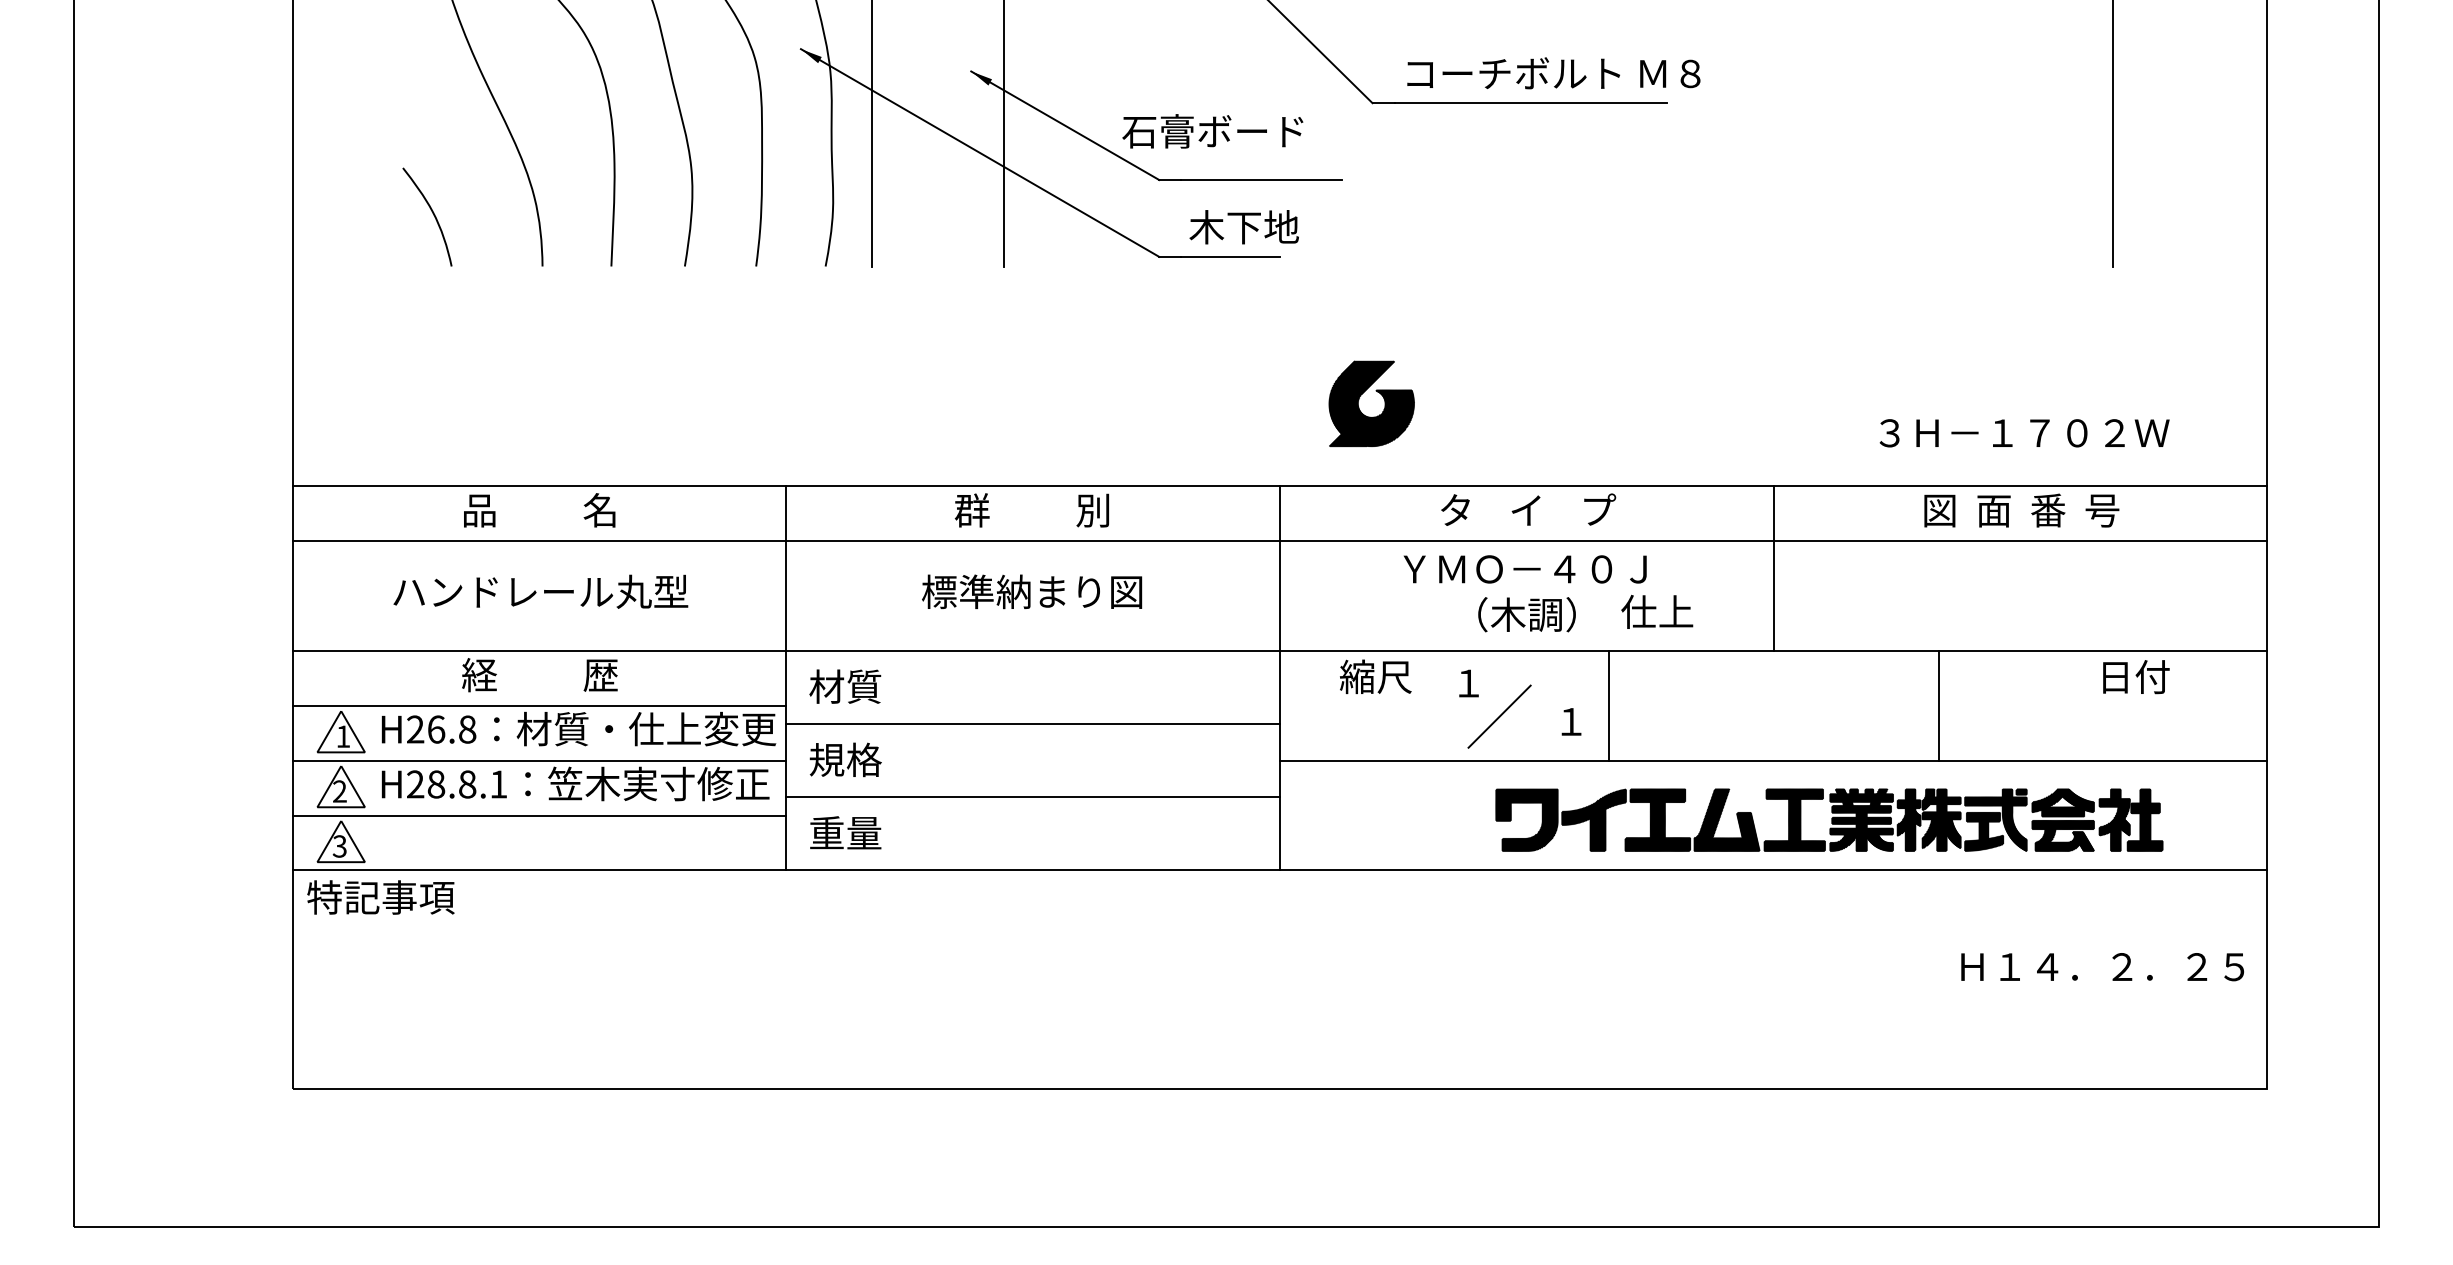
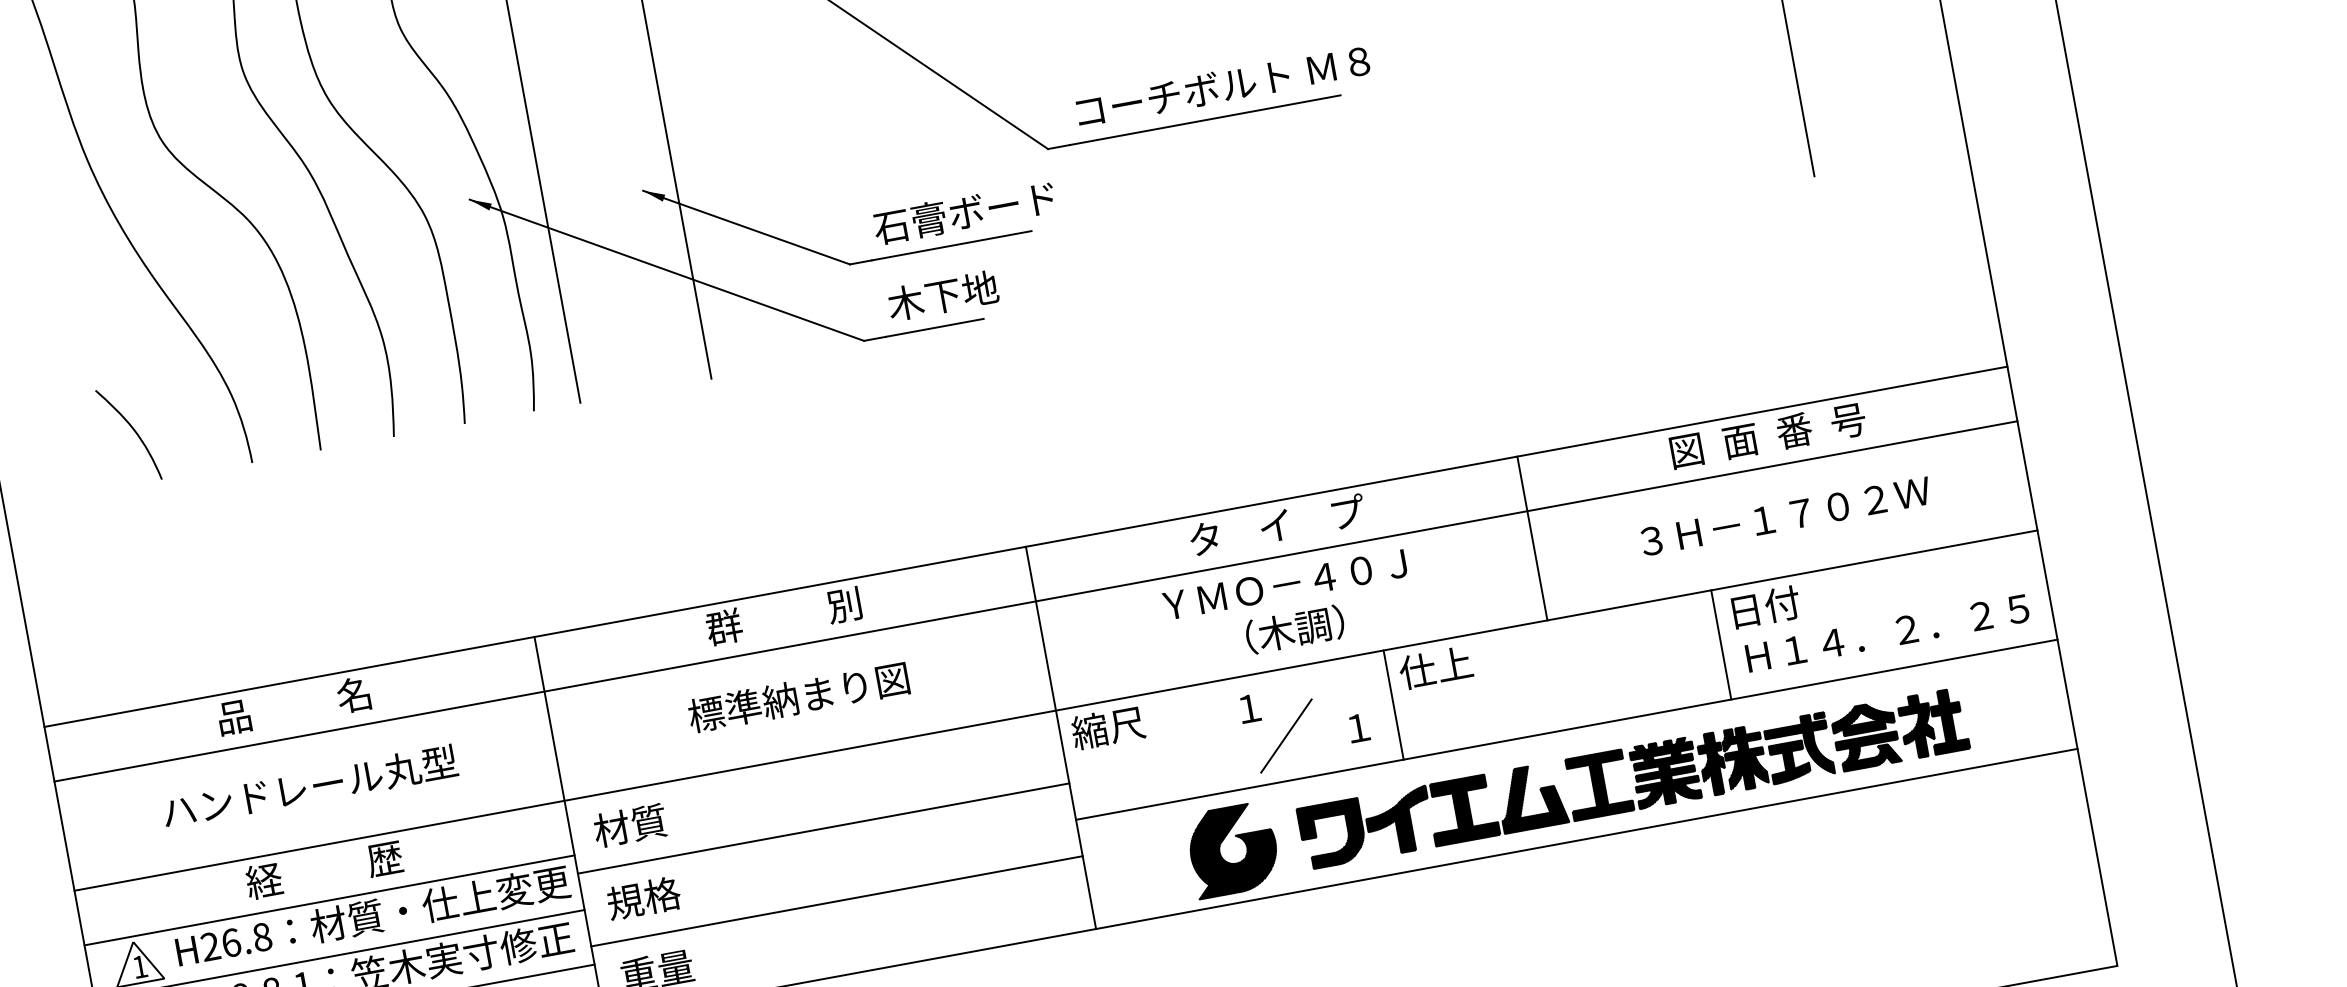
text: (1212, 131) -> (964, 213), moved
part: (1377, 392) -> (1237, 837), moved
text: (2024, 433) -> (1785, 516), moved
text: (1657, 611) -> (1436, 667), moved
text: (1375, 676) -> (1107, 727), moved
text: (2136, 677) -> (1766, 607), moved
text: (2102, 967) -> (1887, 633), moved

